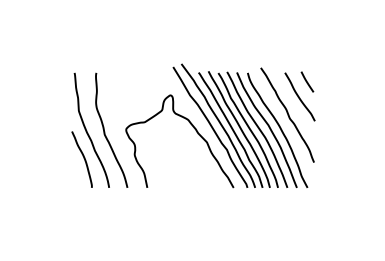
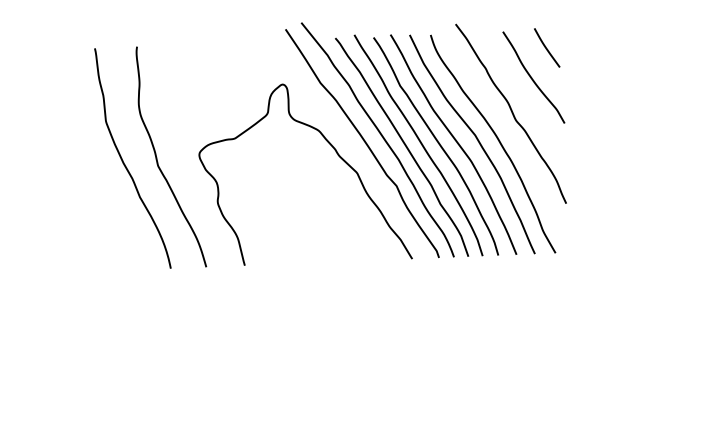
curve: (83, 158) -> (118, 213), removed

